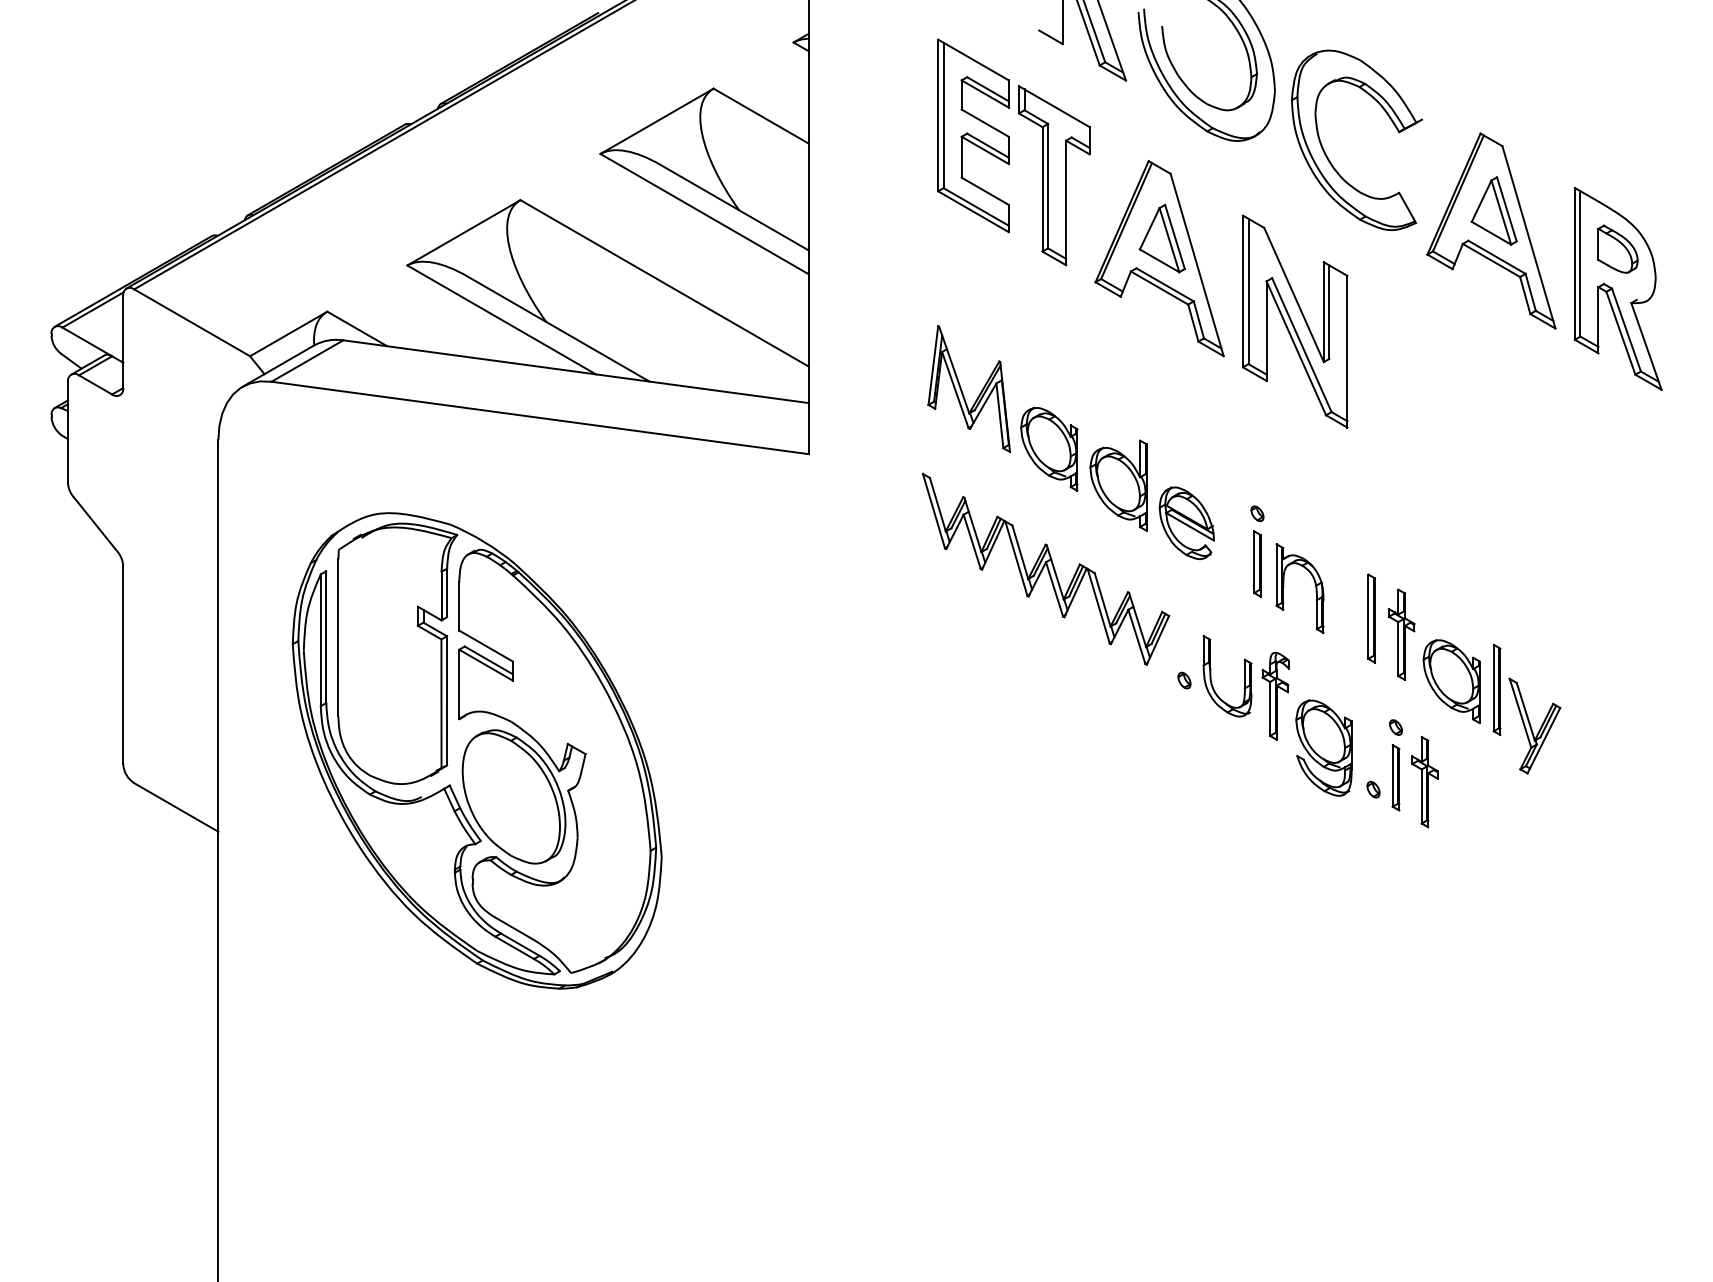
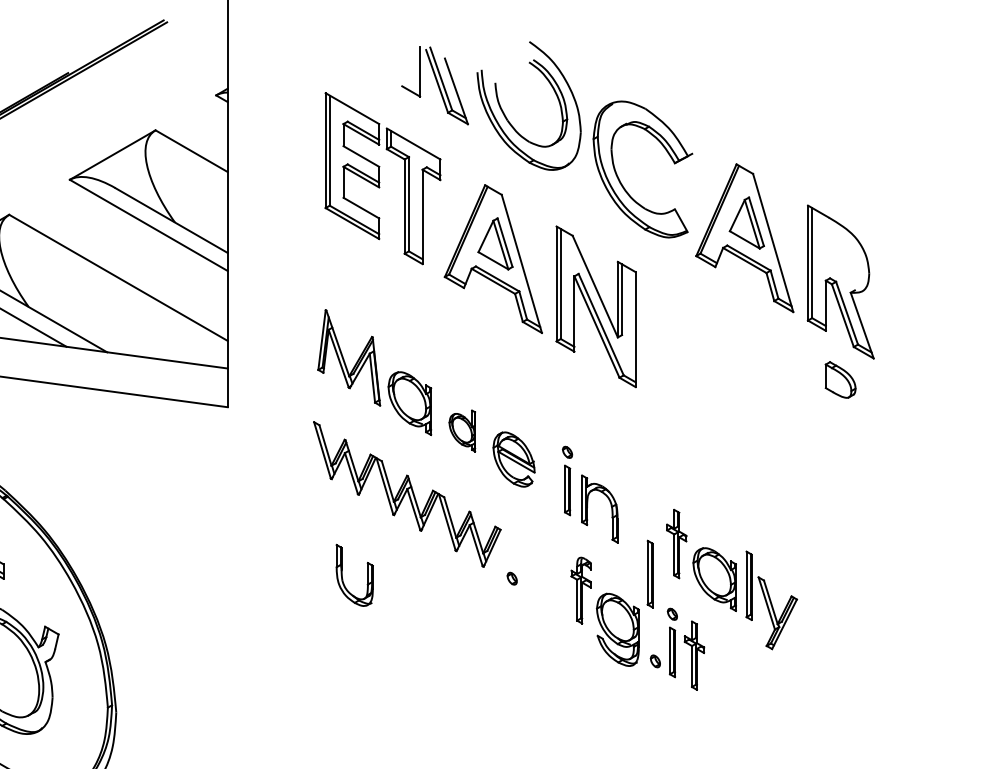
part: (1617, 248) -> (840, 379), moved
part: (1118, 485) -> (462, 430), size x0.6
part: (1371, 618) -> (650, 574), moved
part: (1211, 676) -> (342, 575), moved

